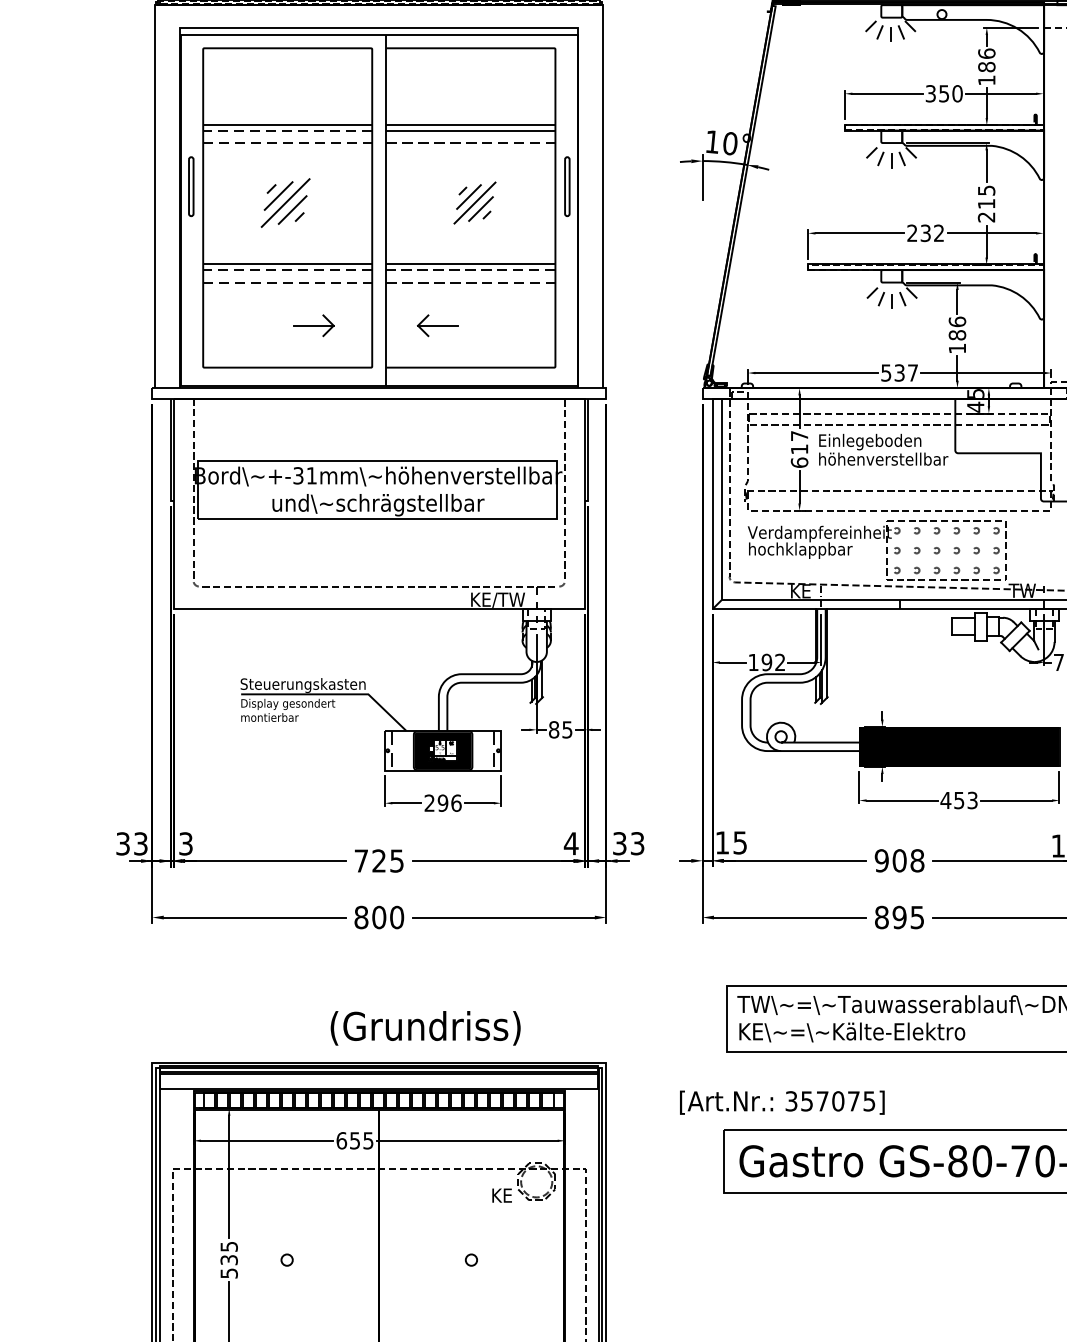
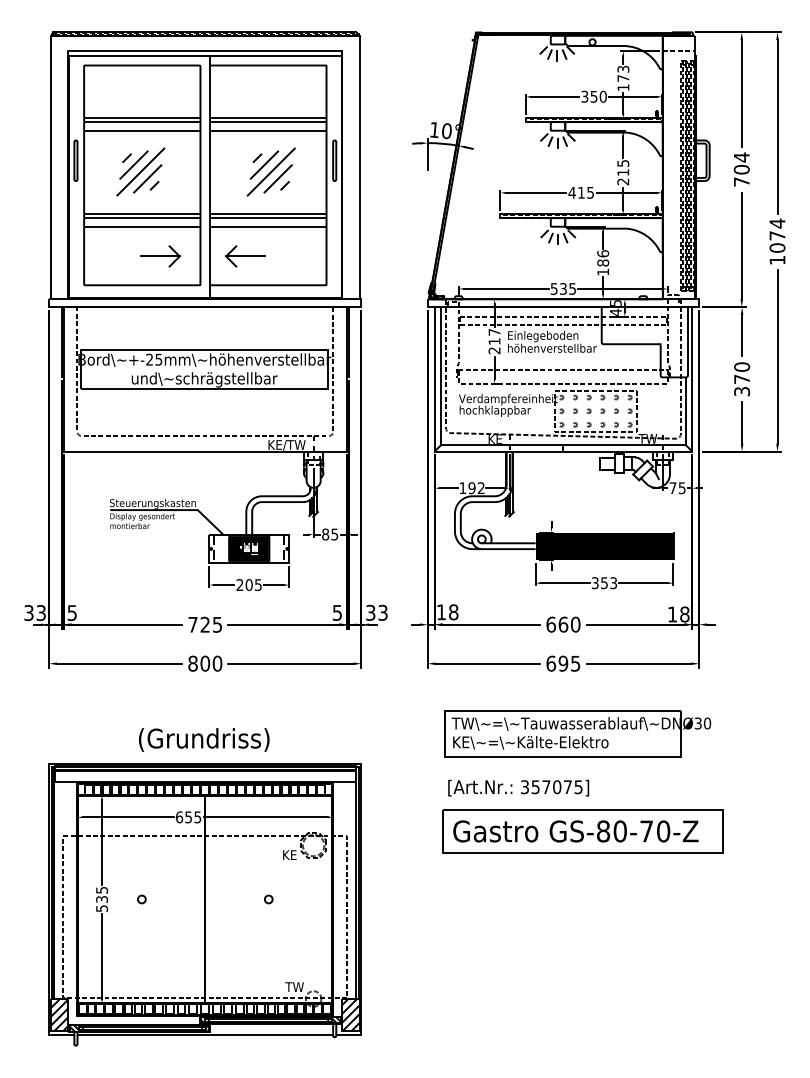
text: (986, 59) -> (623, 73), 186 -> 173
line: (286, 131) -> (141, 122), dashed -> solid
line: (288, 142) -> (142, 130), dashed -> solid
line: (471, 142) -> (268, 130), dashed -> solid
part: (285, 202) -> (140, 171), size x1.43
part: (474, 202) -> (270, 171), size x1.67
text: (924, 232) -> (580, 192), 232 -> 415
line: (286, 270) -> (141, 218), dashed -> solid
line: (469, 270) -> (267, 218), dashed -> solid
line: (288, 282) -> (142, 226), dashed -> solid
line: (471, 282) -> (268, 226), dashed -> solid
part: (314, 325) -> (160, 256), size x1.43
part: (437, 325) -> (245, 256), size x1.43
text: (912, 372) -> (572, 288), 537 -> 535
text: (799, 462) -> (494, 350), 617 -> 217
text: (305, 475) -> (154, 359), +-31mm -> +-25mm
text: (946, 800) -> (595, 583), 453 -> 353
text: (449, 803) -> (253, 585), 296 -> 205
text: (186, 843) -> (72, 612), 3 -> 5
text: (571, 843) -> (337, 612), 4 -> 5
text: (739, 843) -> (453, 612), 15 -> 18
text: (899, 860) -> (563, 624), 908 -> 660
text: (882, 917) -> (551, 663), 895 -> 695
text: (426, 1027) -> (204, 739), moved
text: (782, 1101) -> (518, 787), moved

